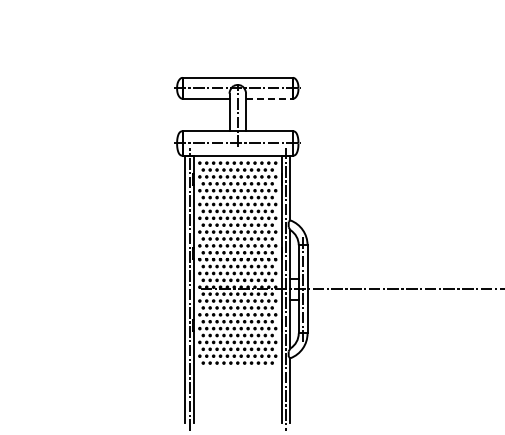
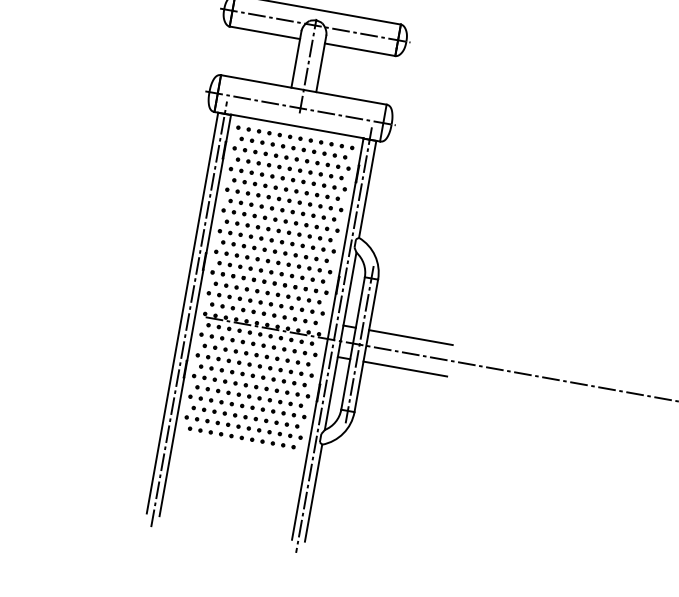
line: (270, 98) -> (361, 49), dashed -> solid
line: (335, 278) -> (411, 337), added
line: (335, 299) -> (405, 368), added

